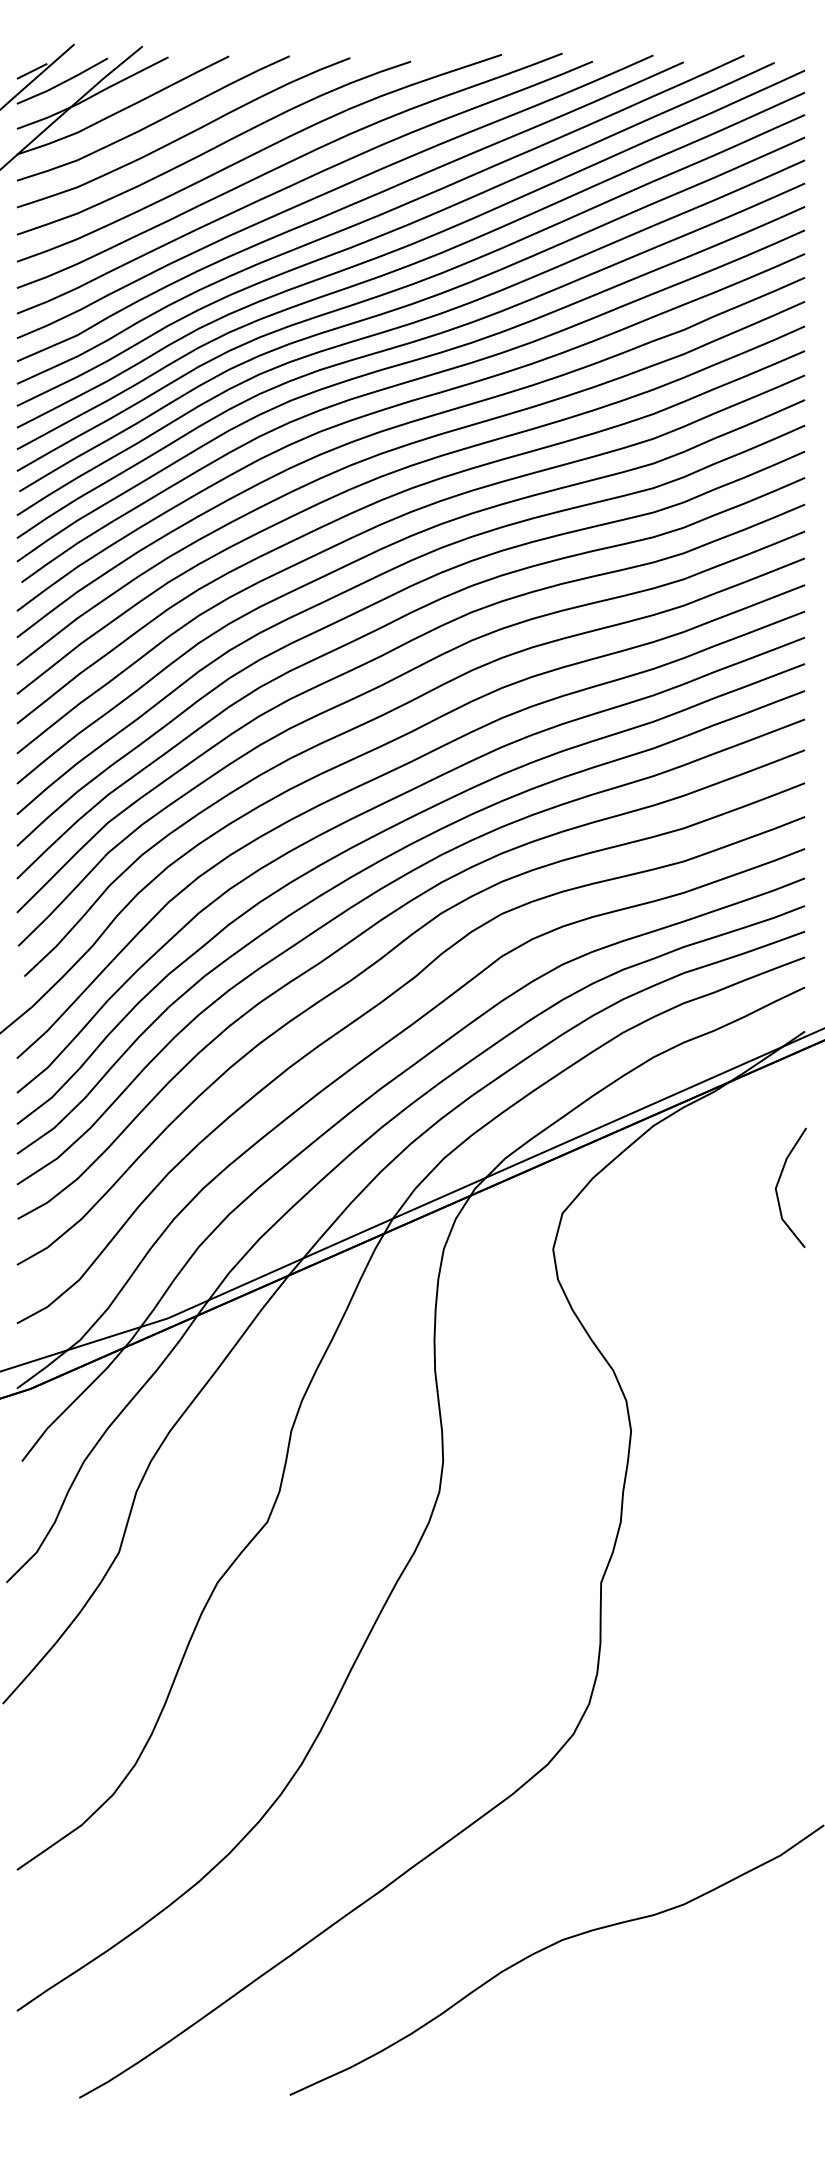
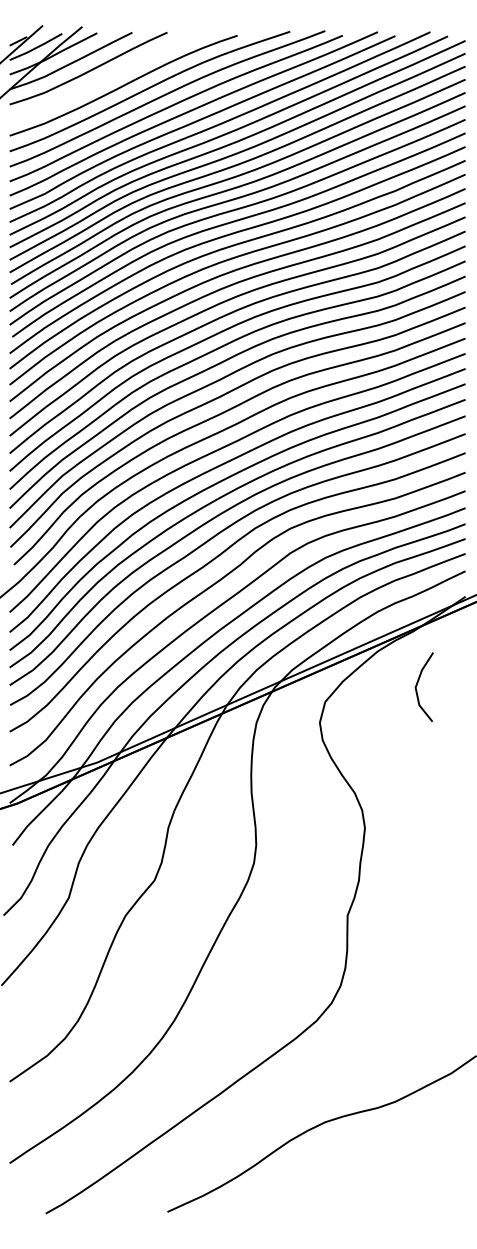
curve: (184, 133) -> (106, 77), removed
line: (778, 1184) -> (417, 685), moved

